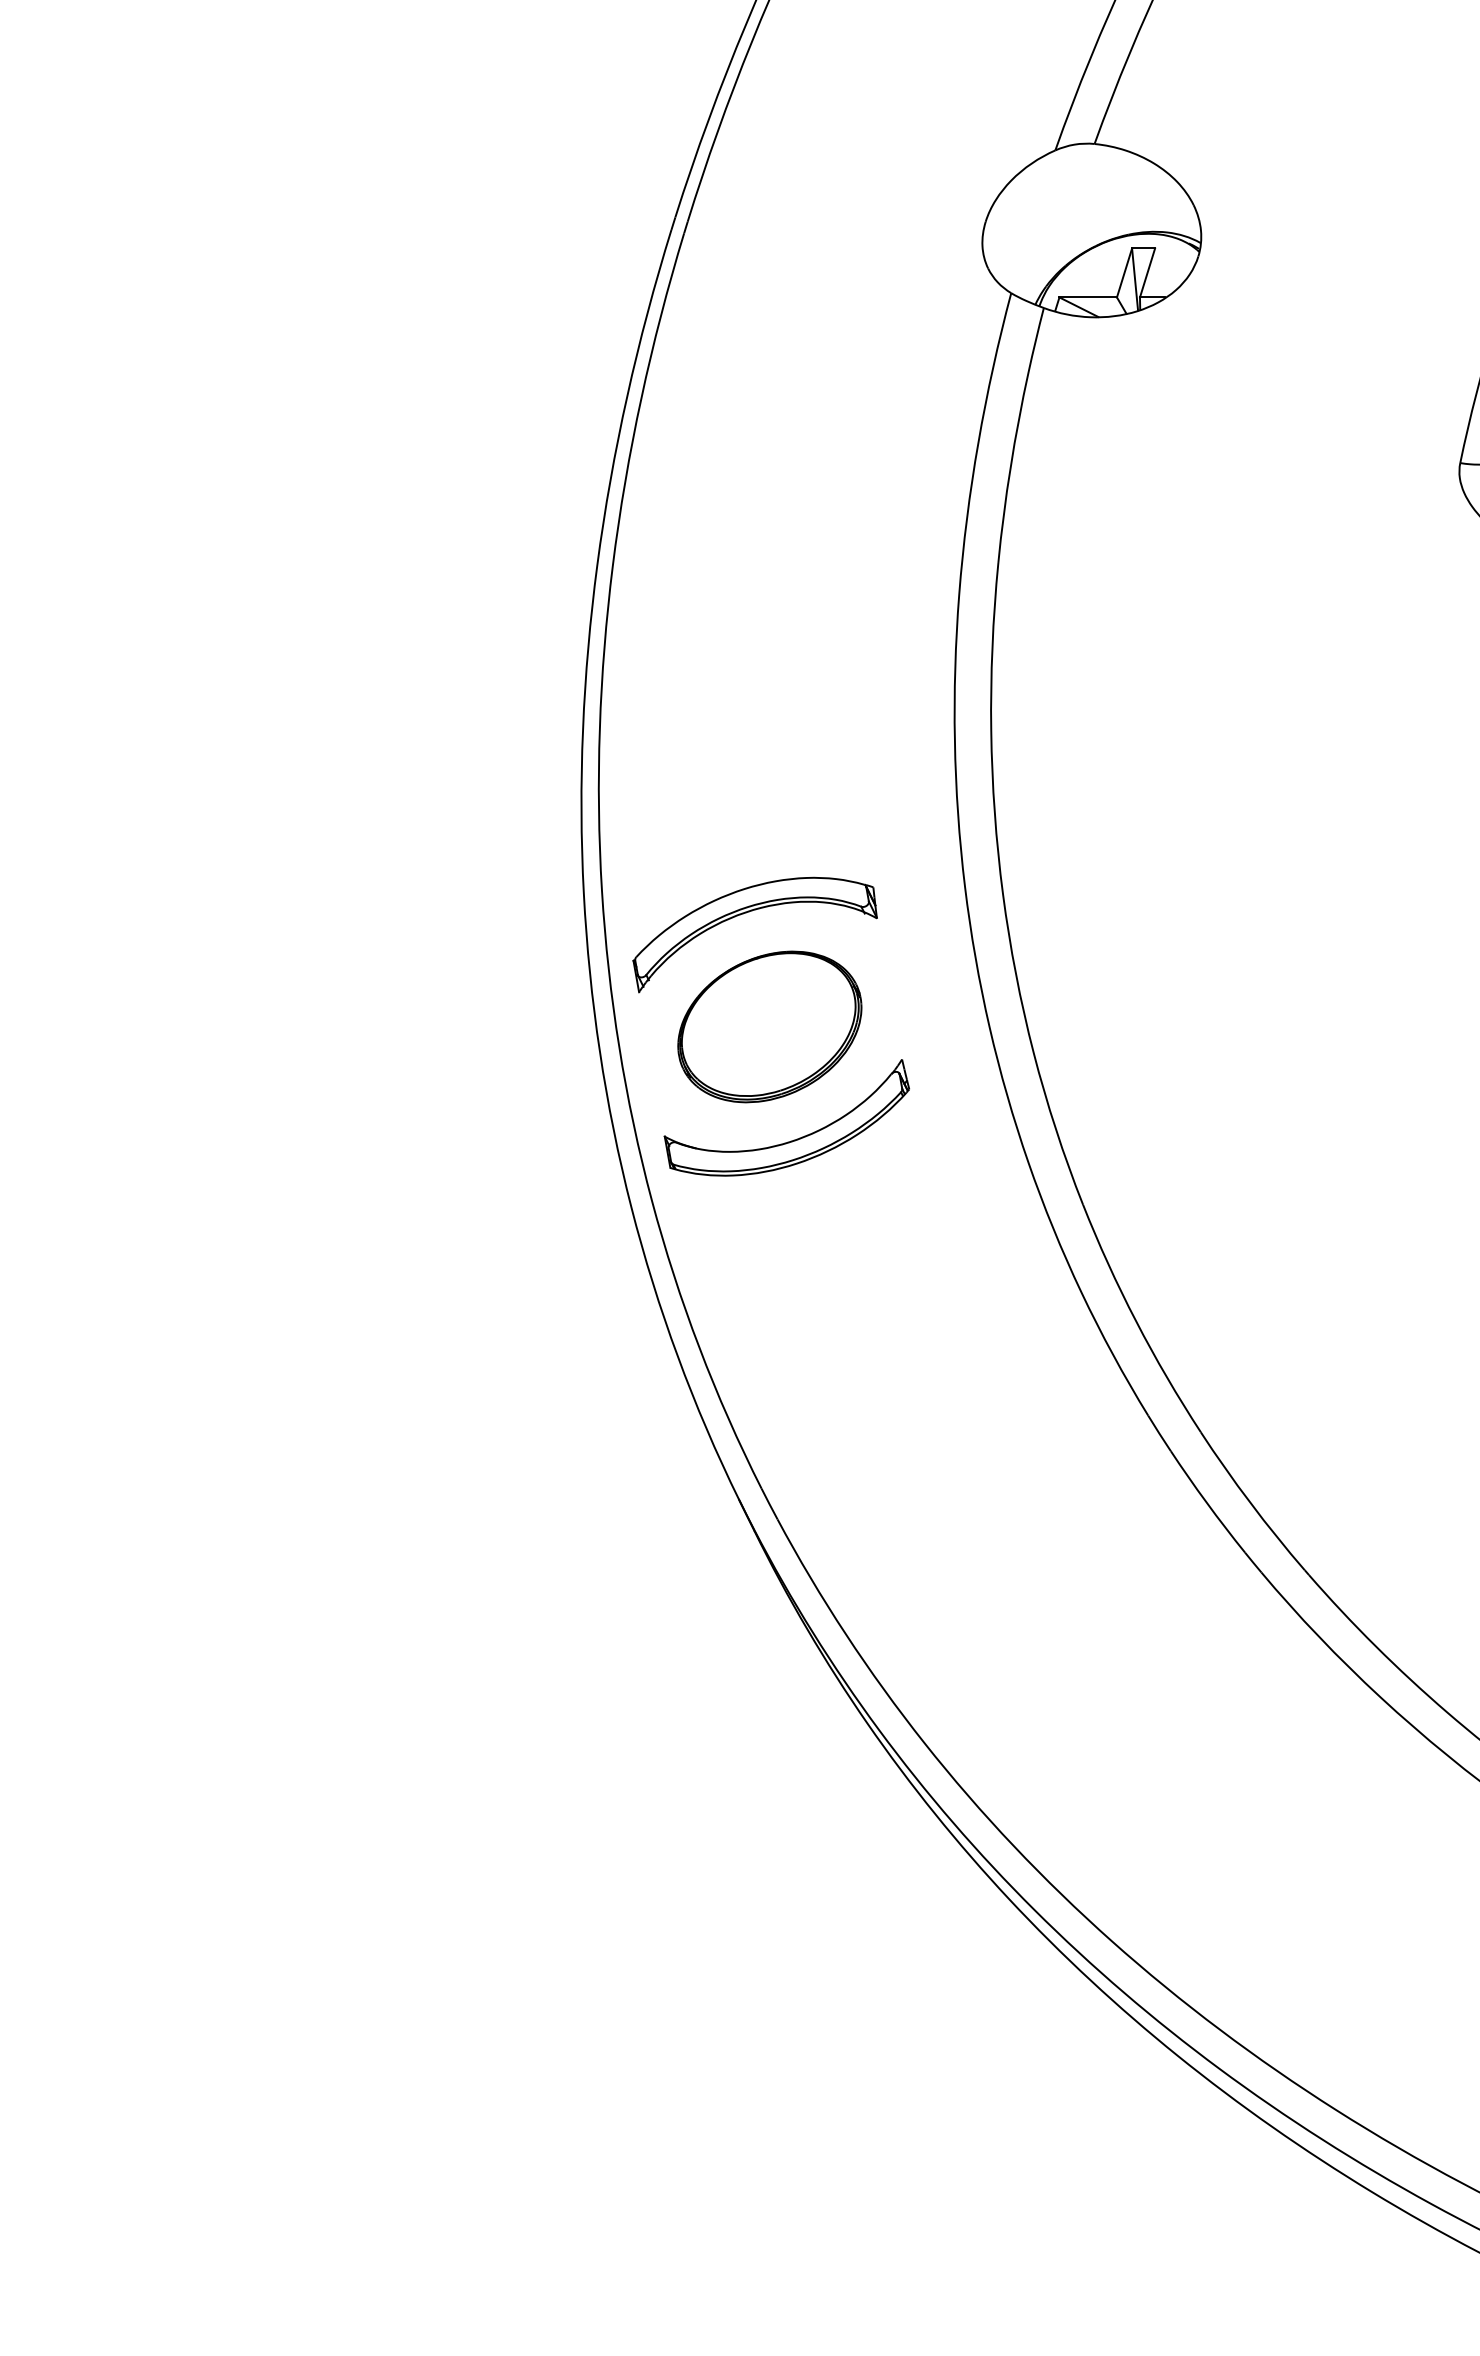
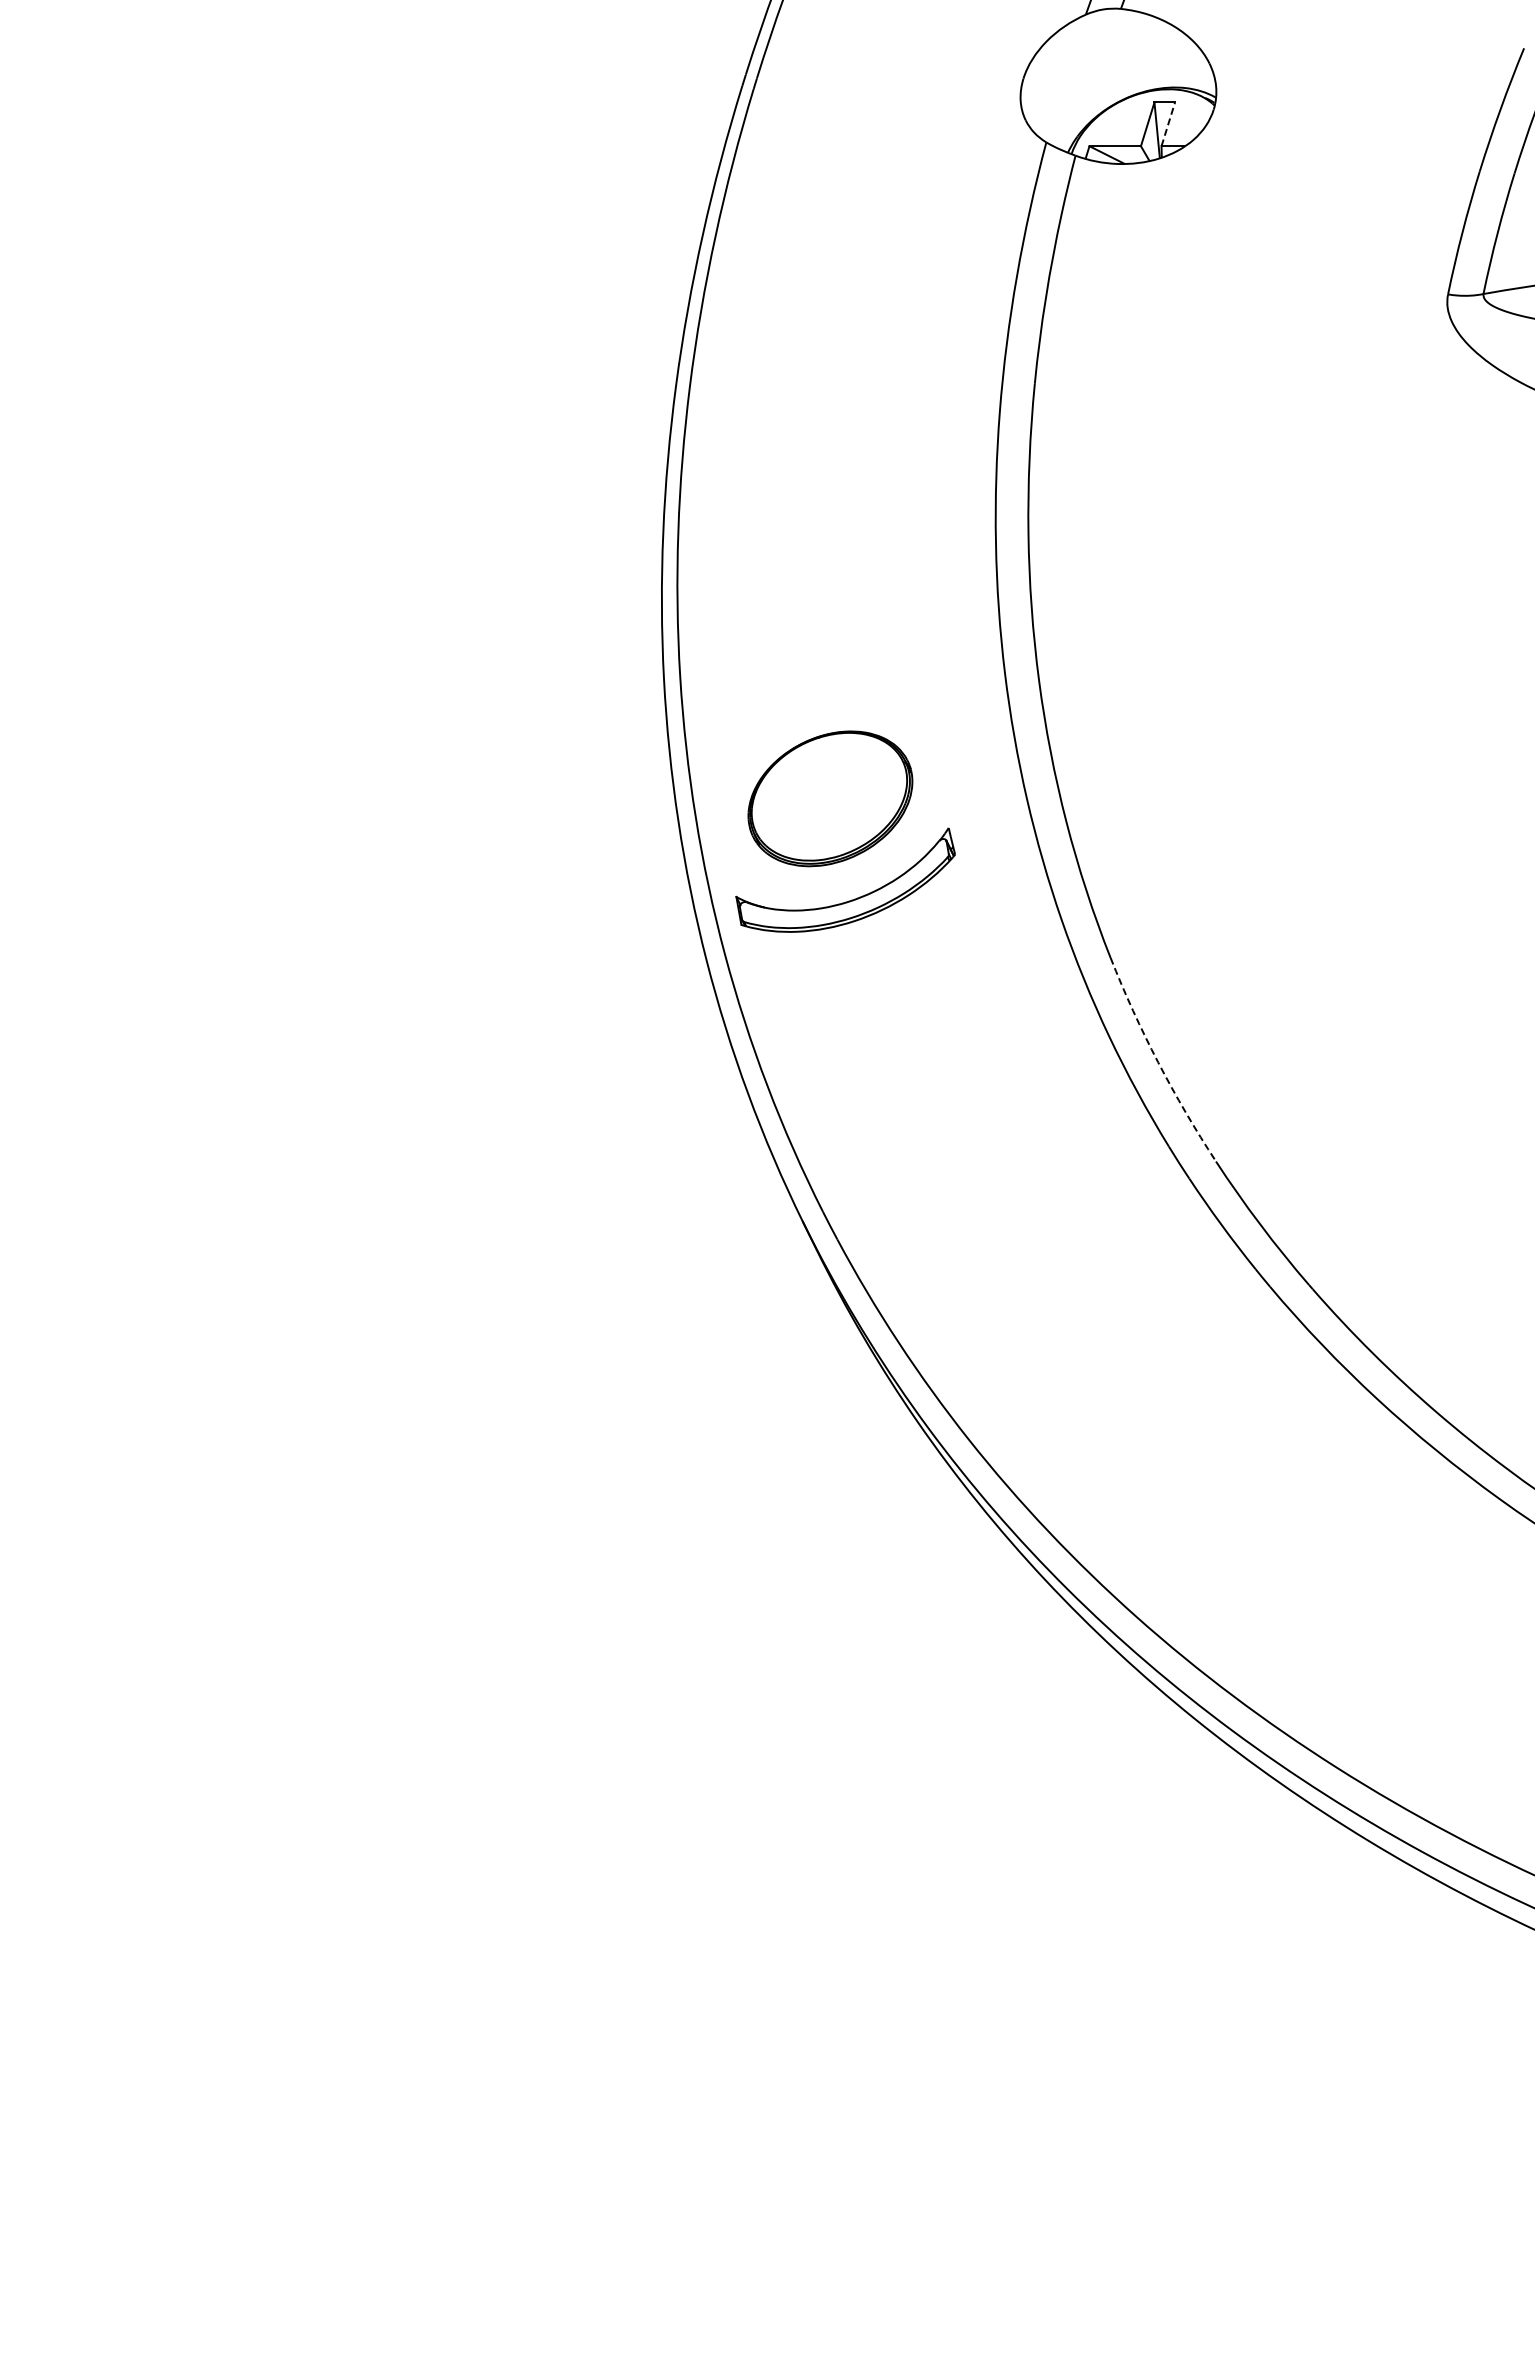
line: (1147, 273) -> (1168, 124), solid -> dashed
part: (749, 912) -> (812, 696), removed
arc: (1136, 1321) -> (1158, 1062), solid -> dashed

